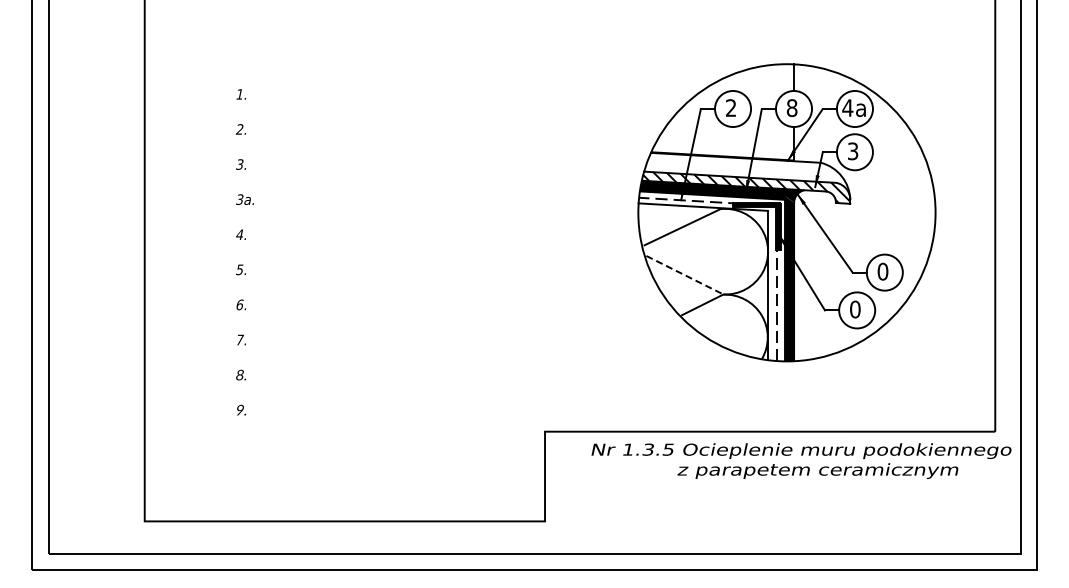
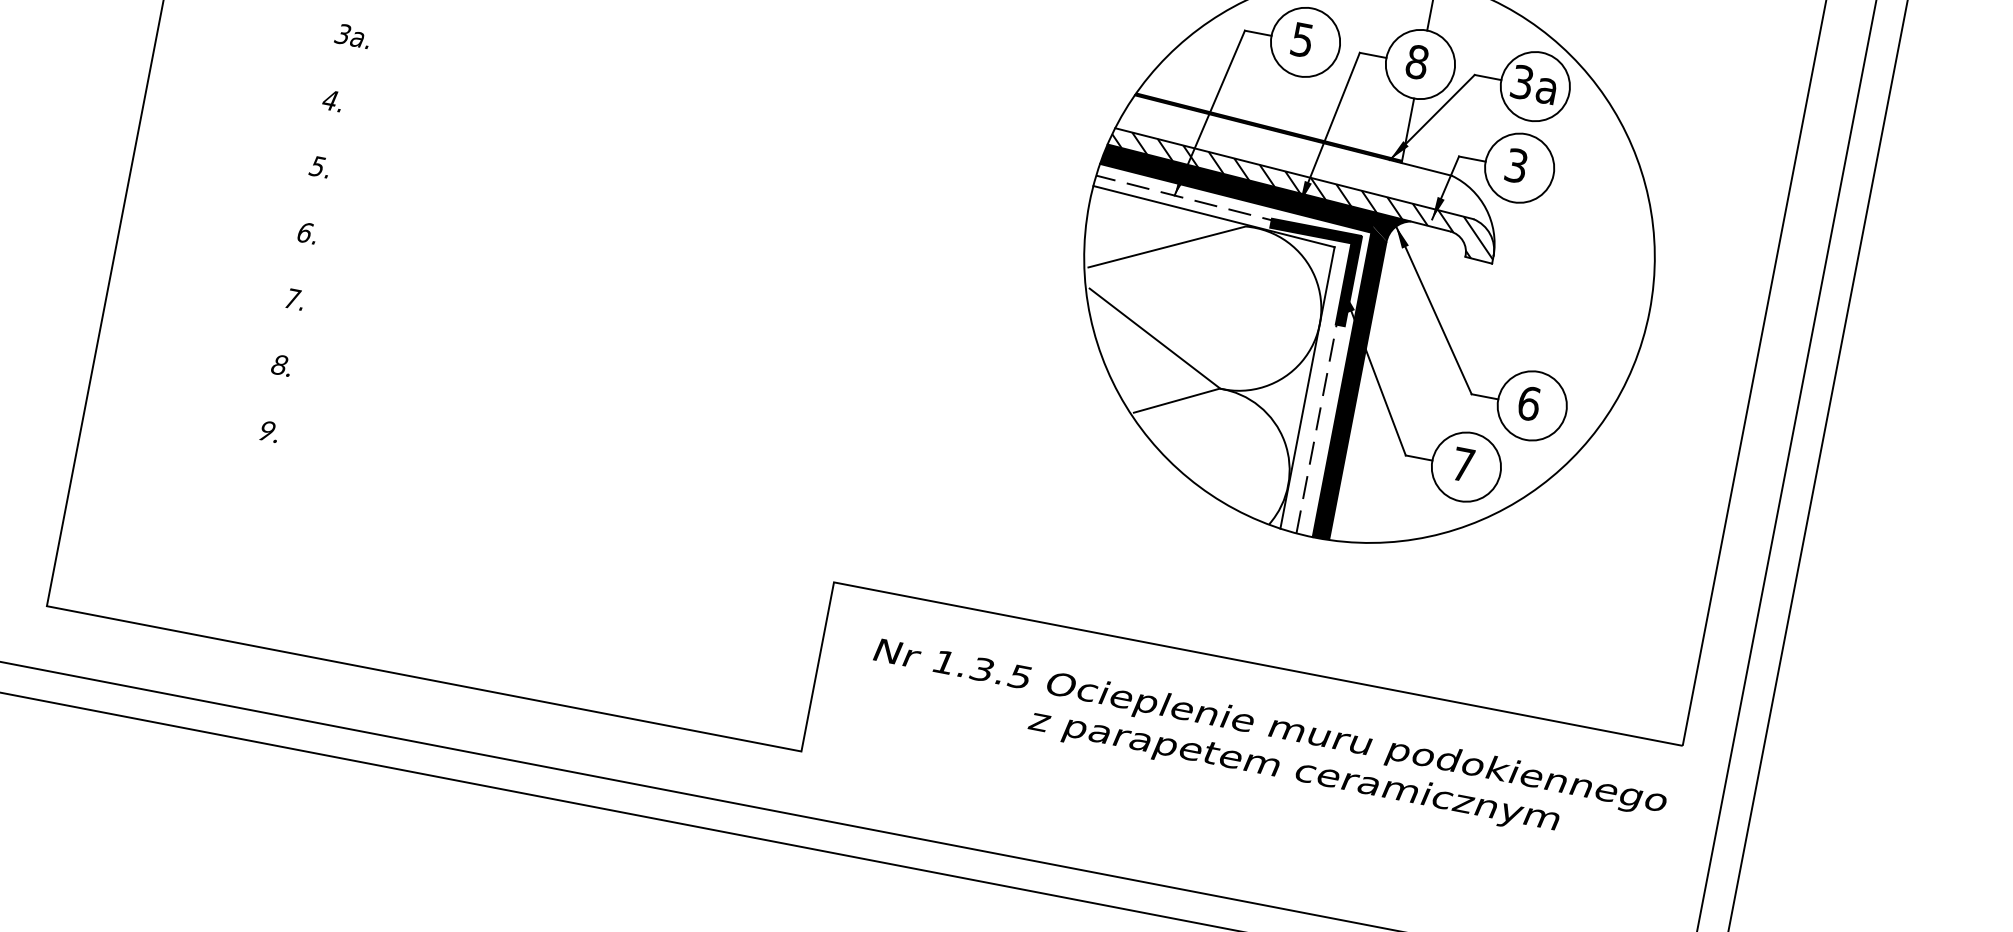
text: (731, 108) -> (1302, 40), 2 -> 5
text: (847, 108) -> (1521, 82), 4a -> 3a
text: (882, 271) -> (1528, 402), 0 -> 6
line: (685, 275) -> (1155, 338), dashed -> solid
text: (855, 309) -> (1463, 464), 0 -> 7
text: (801, 460) -> (1266, 745), moved

